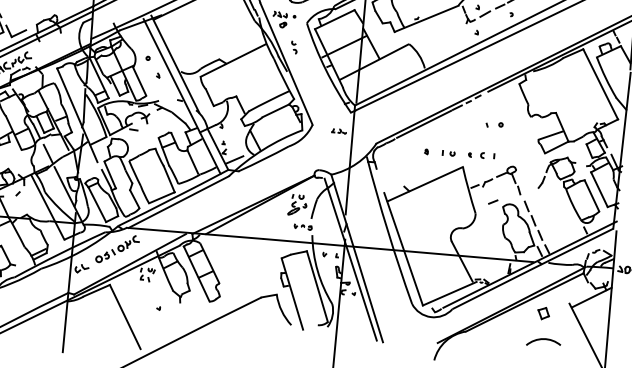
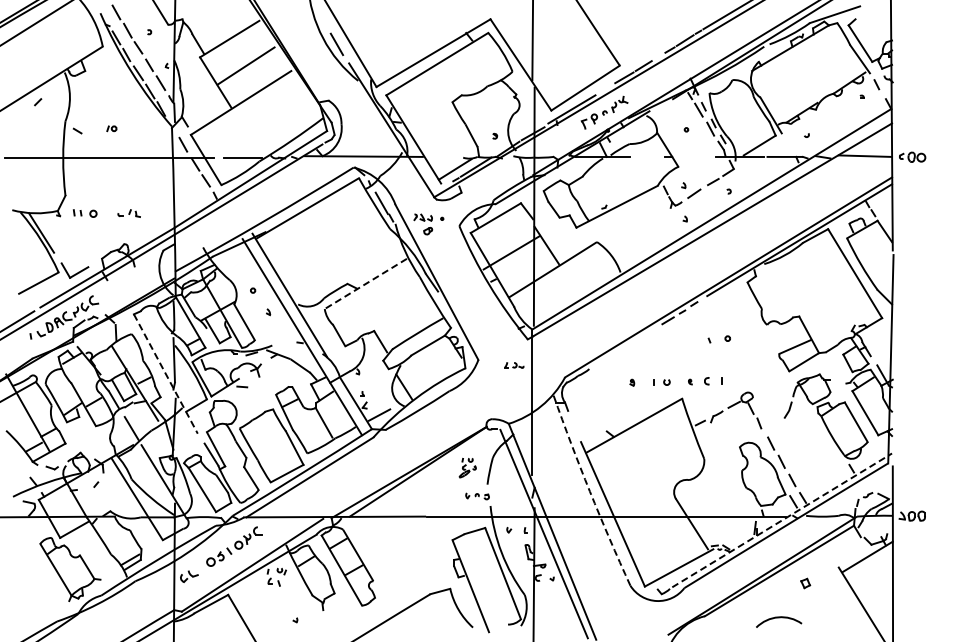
part: (293, 47) -> (444, 259), removed
line: (232, 61) -> (365, 284), solid -> dashed
line: (77, 115) -> (165, 374), solid -> dashed
line: (423, 124) -> (625, 346), removed
line: (493, 201) -> (726, 441), removed
part: (297, 204) -> (467, 467), size x0.7
arc: (387, 230) -> (589, 491), solid -> dashed
line: (530, 264) -> (782, 520), solid -> dashed
part: (543, 313) -> (805, 583), size x0.6
arc: (544, 340) -> (779, 618), moved

